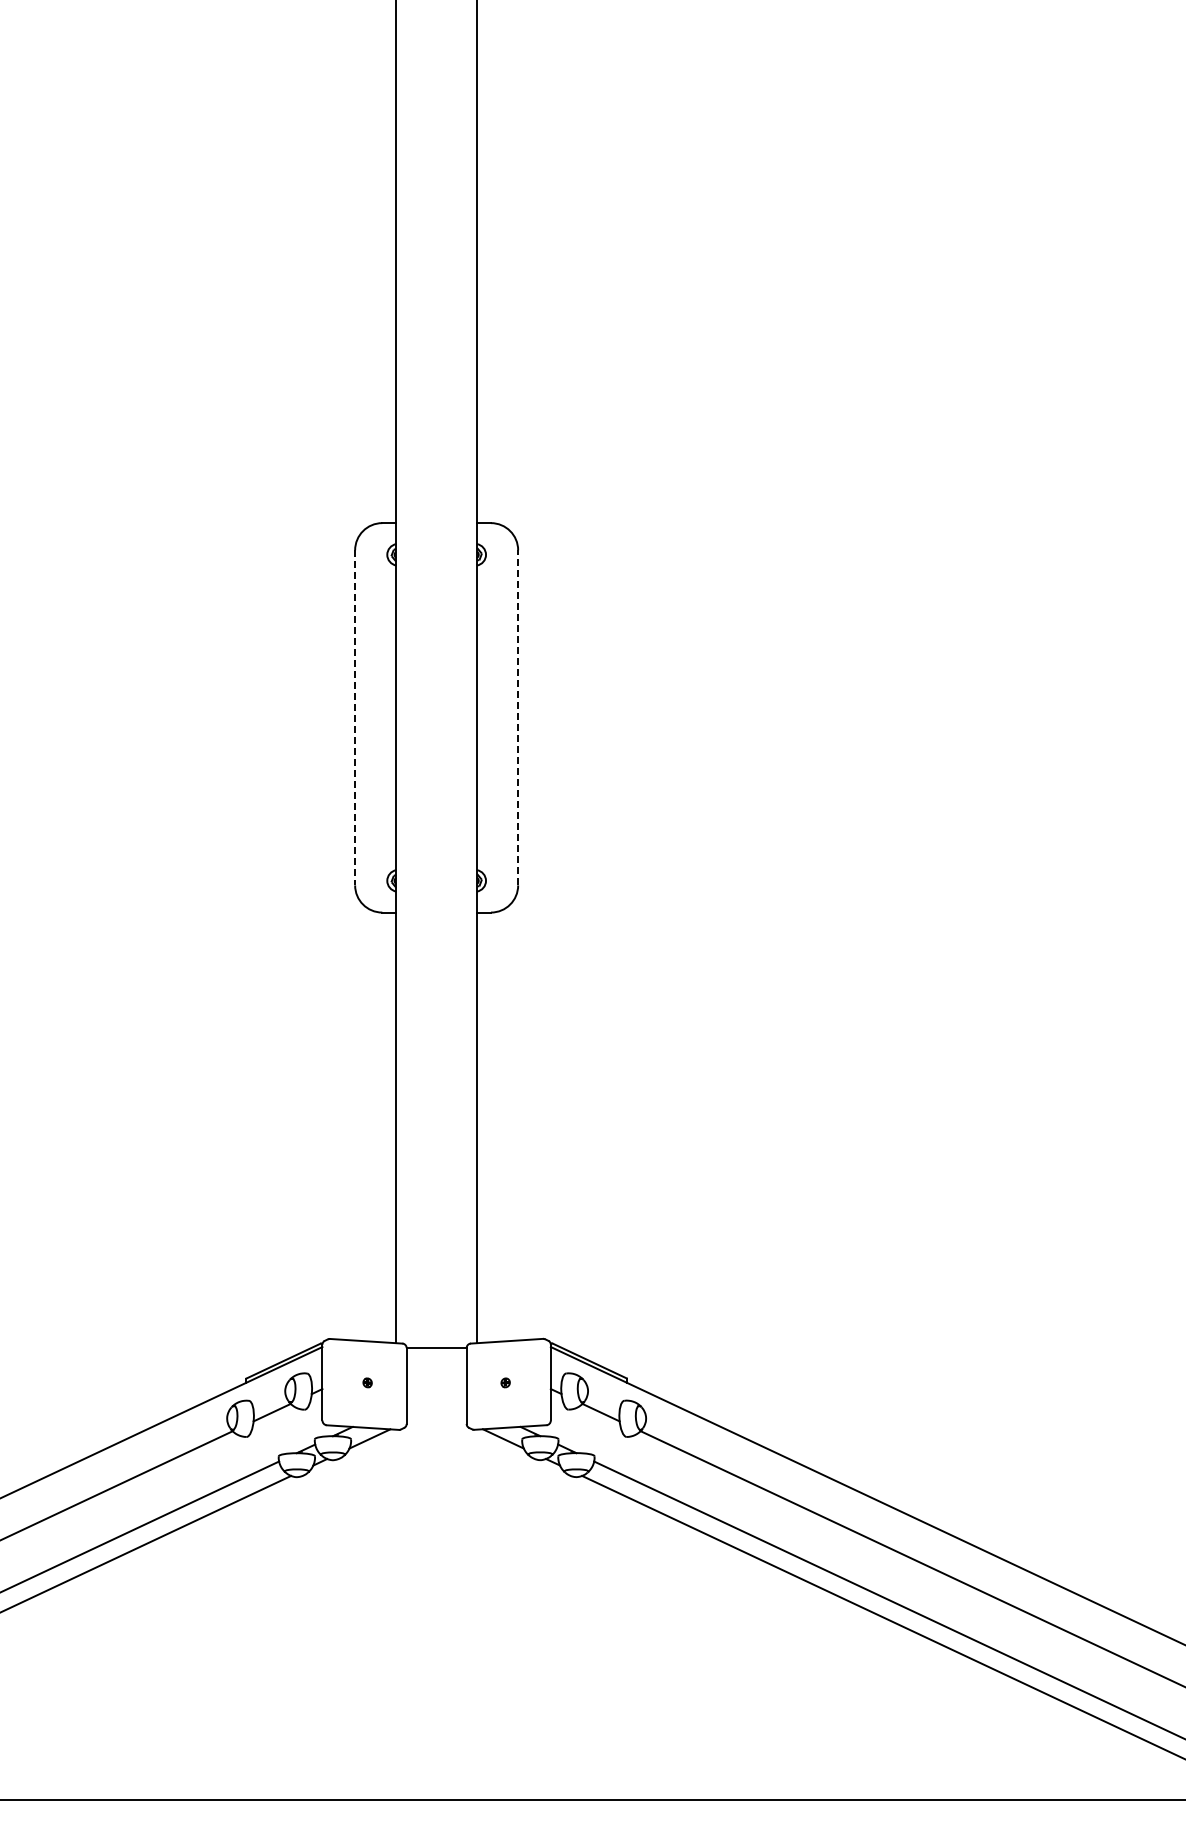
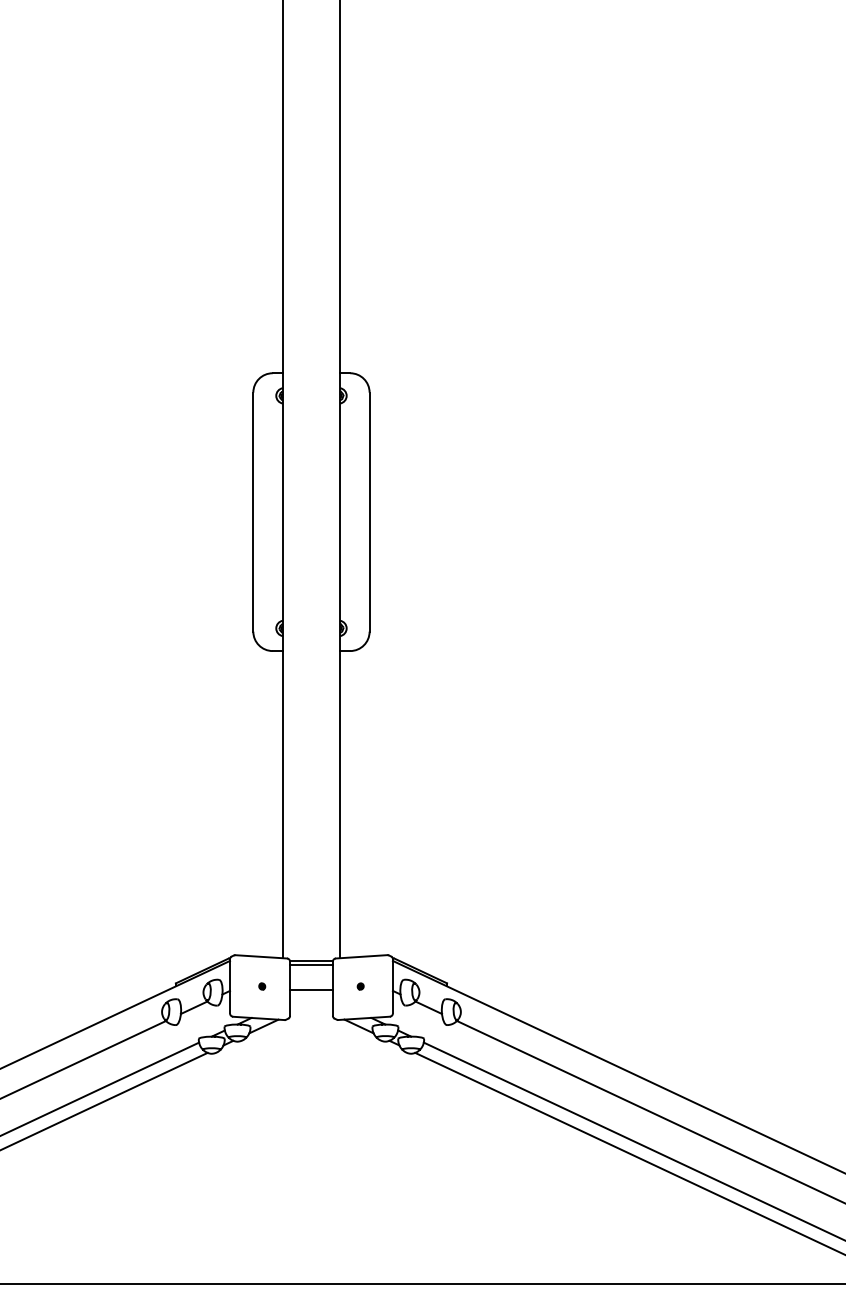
line: (355, 717) -> (253, 511), dashed -> solid
line: (518, 717) -> (369, 511), dashed -> solid
line: (436, 1352) -> (311, 964), added
line: (436, 1388) -> (311, 990), added

